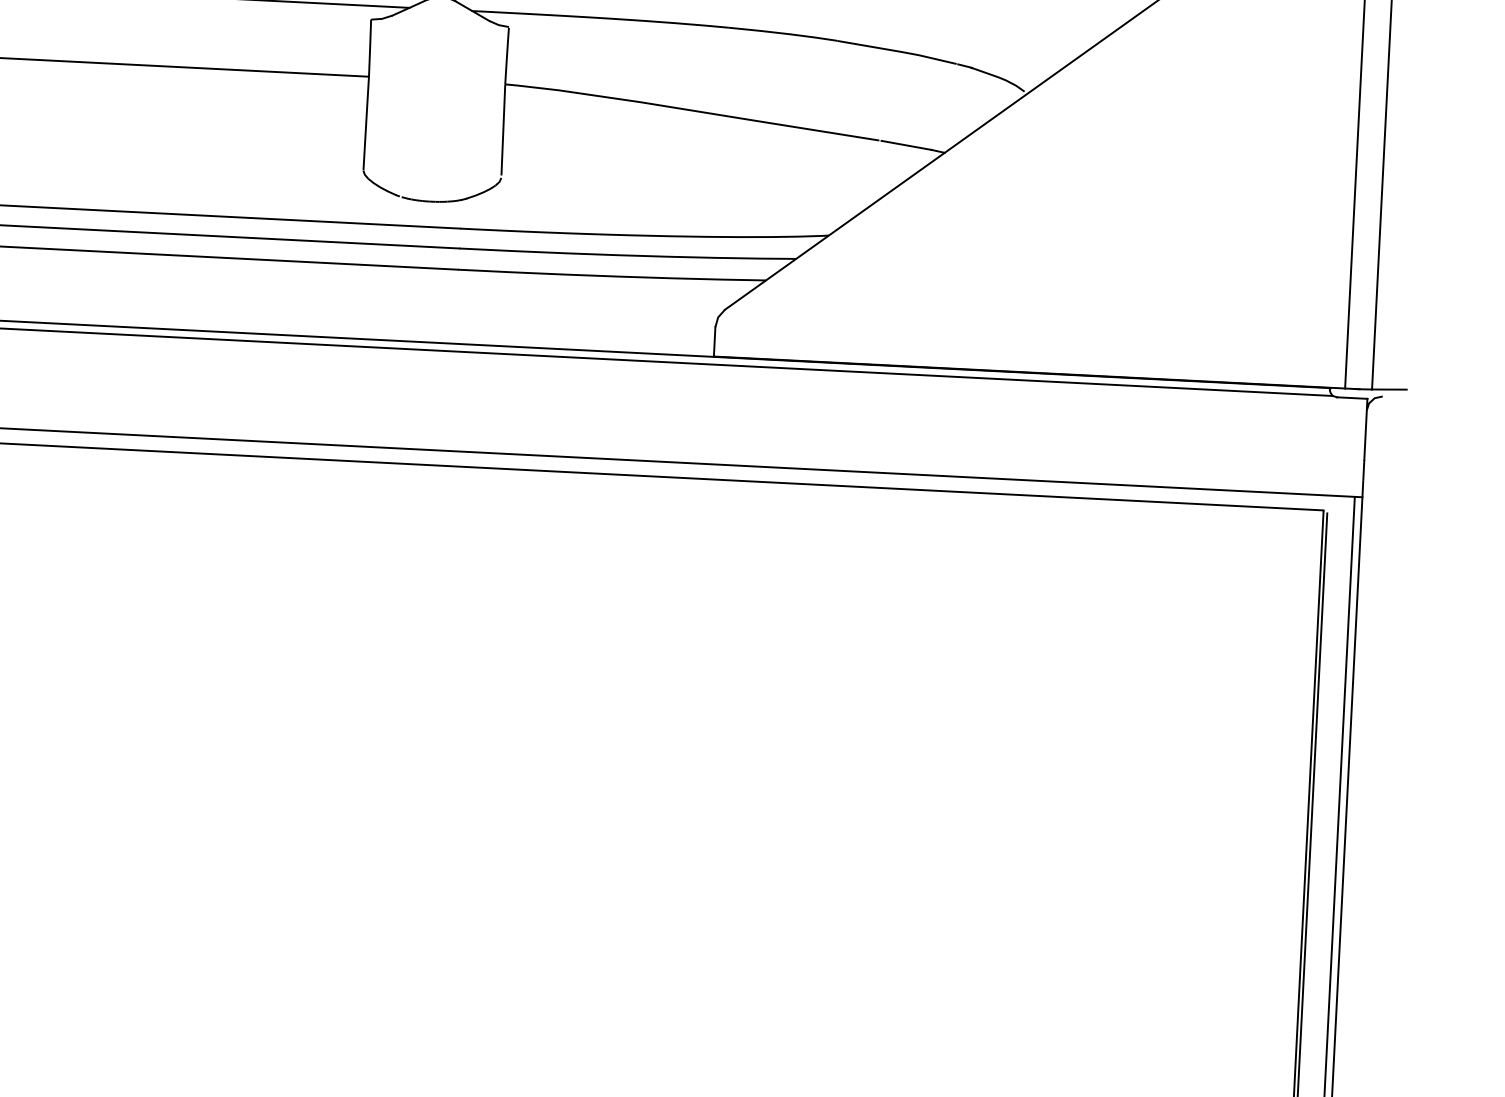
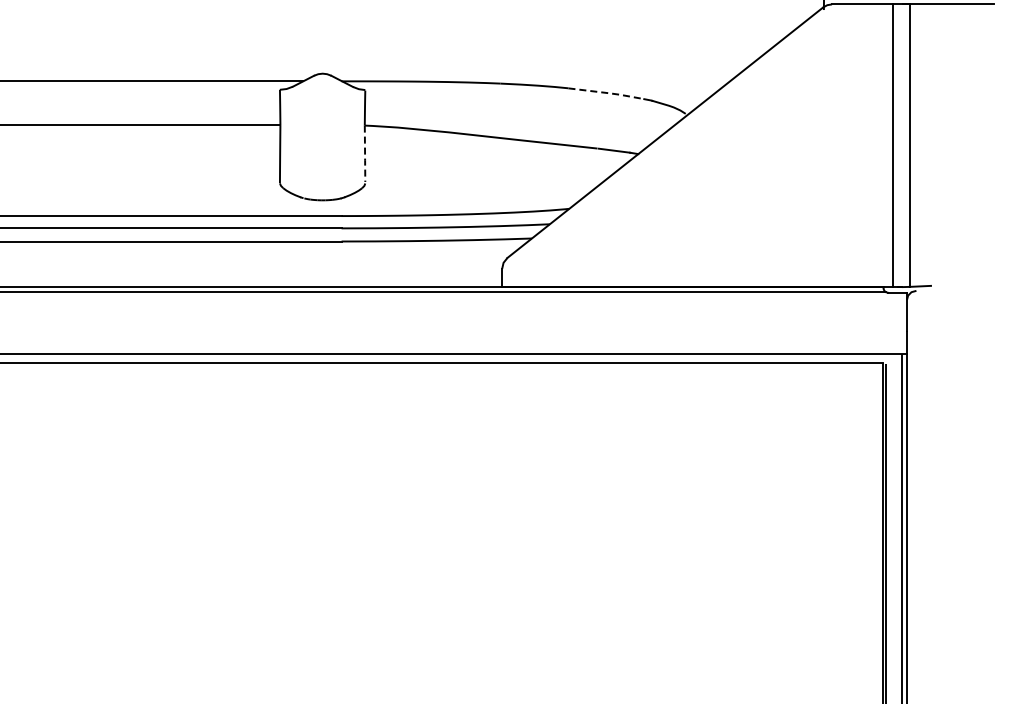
line: (899, 52) -> (607, 93), solid -> dashed
line: (504, 129) -> (365, 153), solid -> dashed

